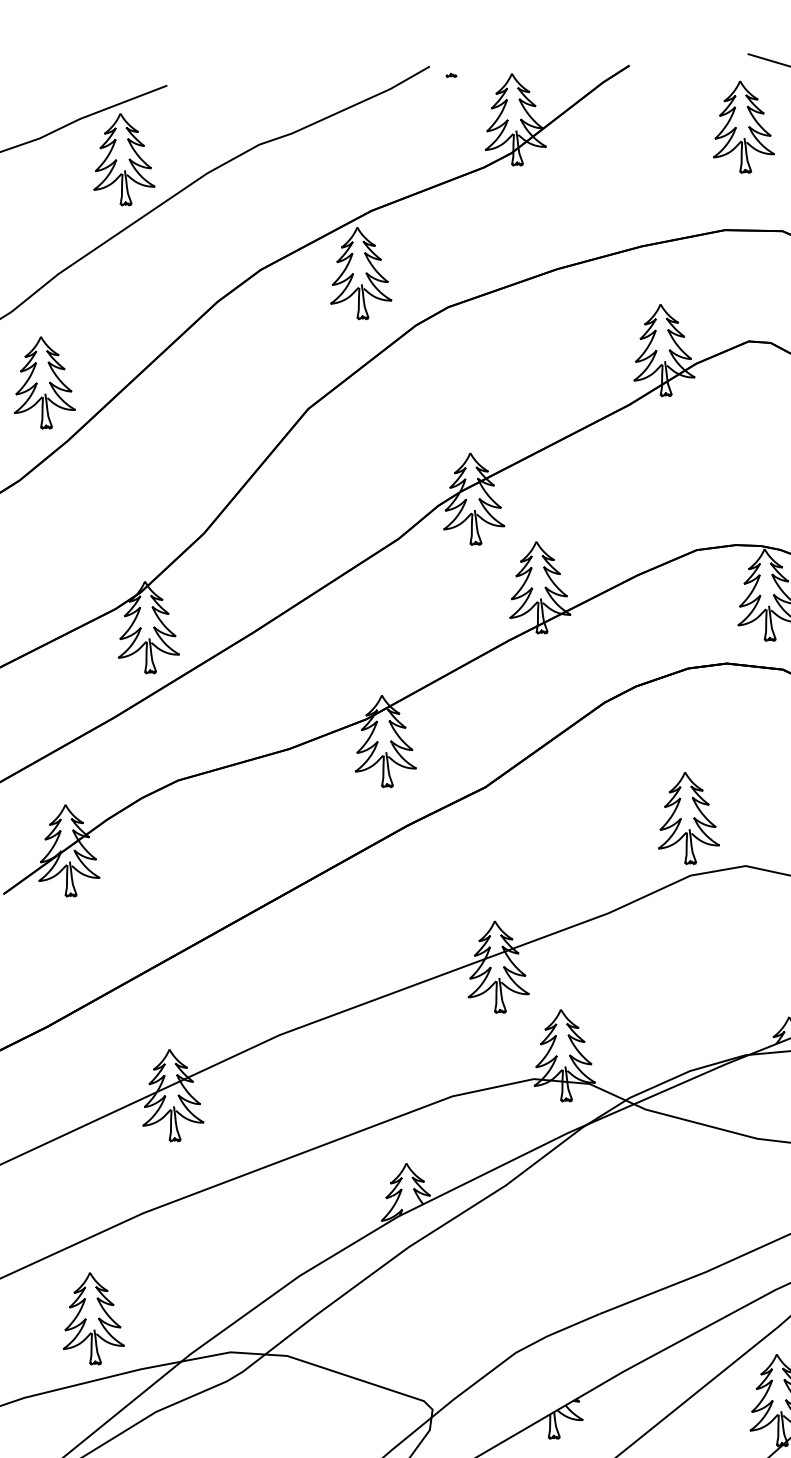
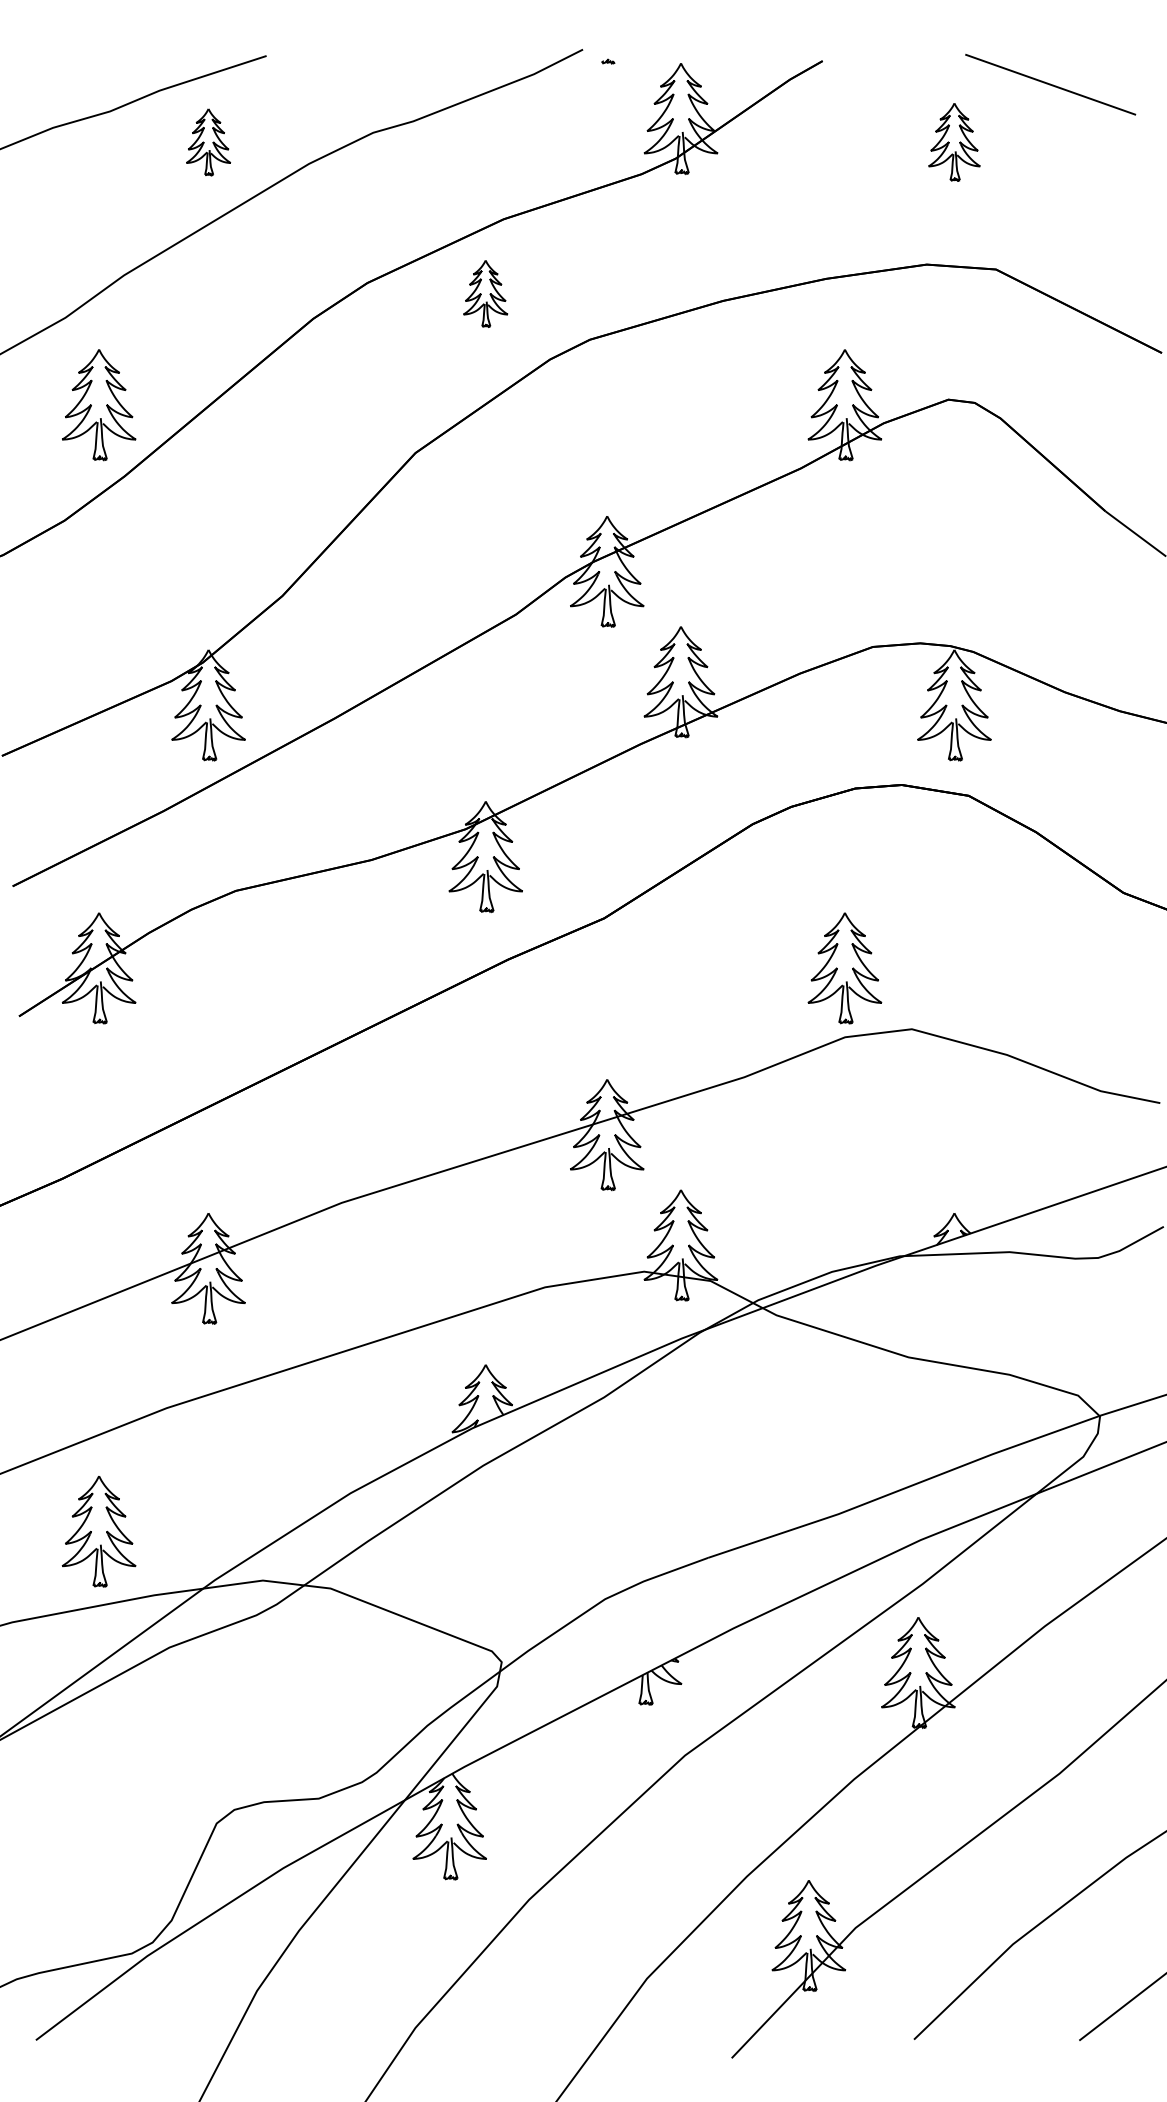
part: (742, 127) -> (954, 142), size x0.7
part: (122, 159) -> (208, 142), size x0.6
part: (359, 273) -> (485, 293), size x0.6

